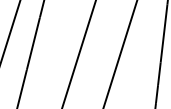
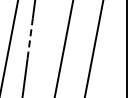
line: (33, 43) -> (30, 38), solid -> dashed

